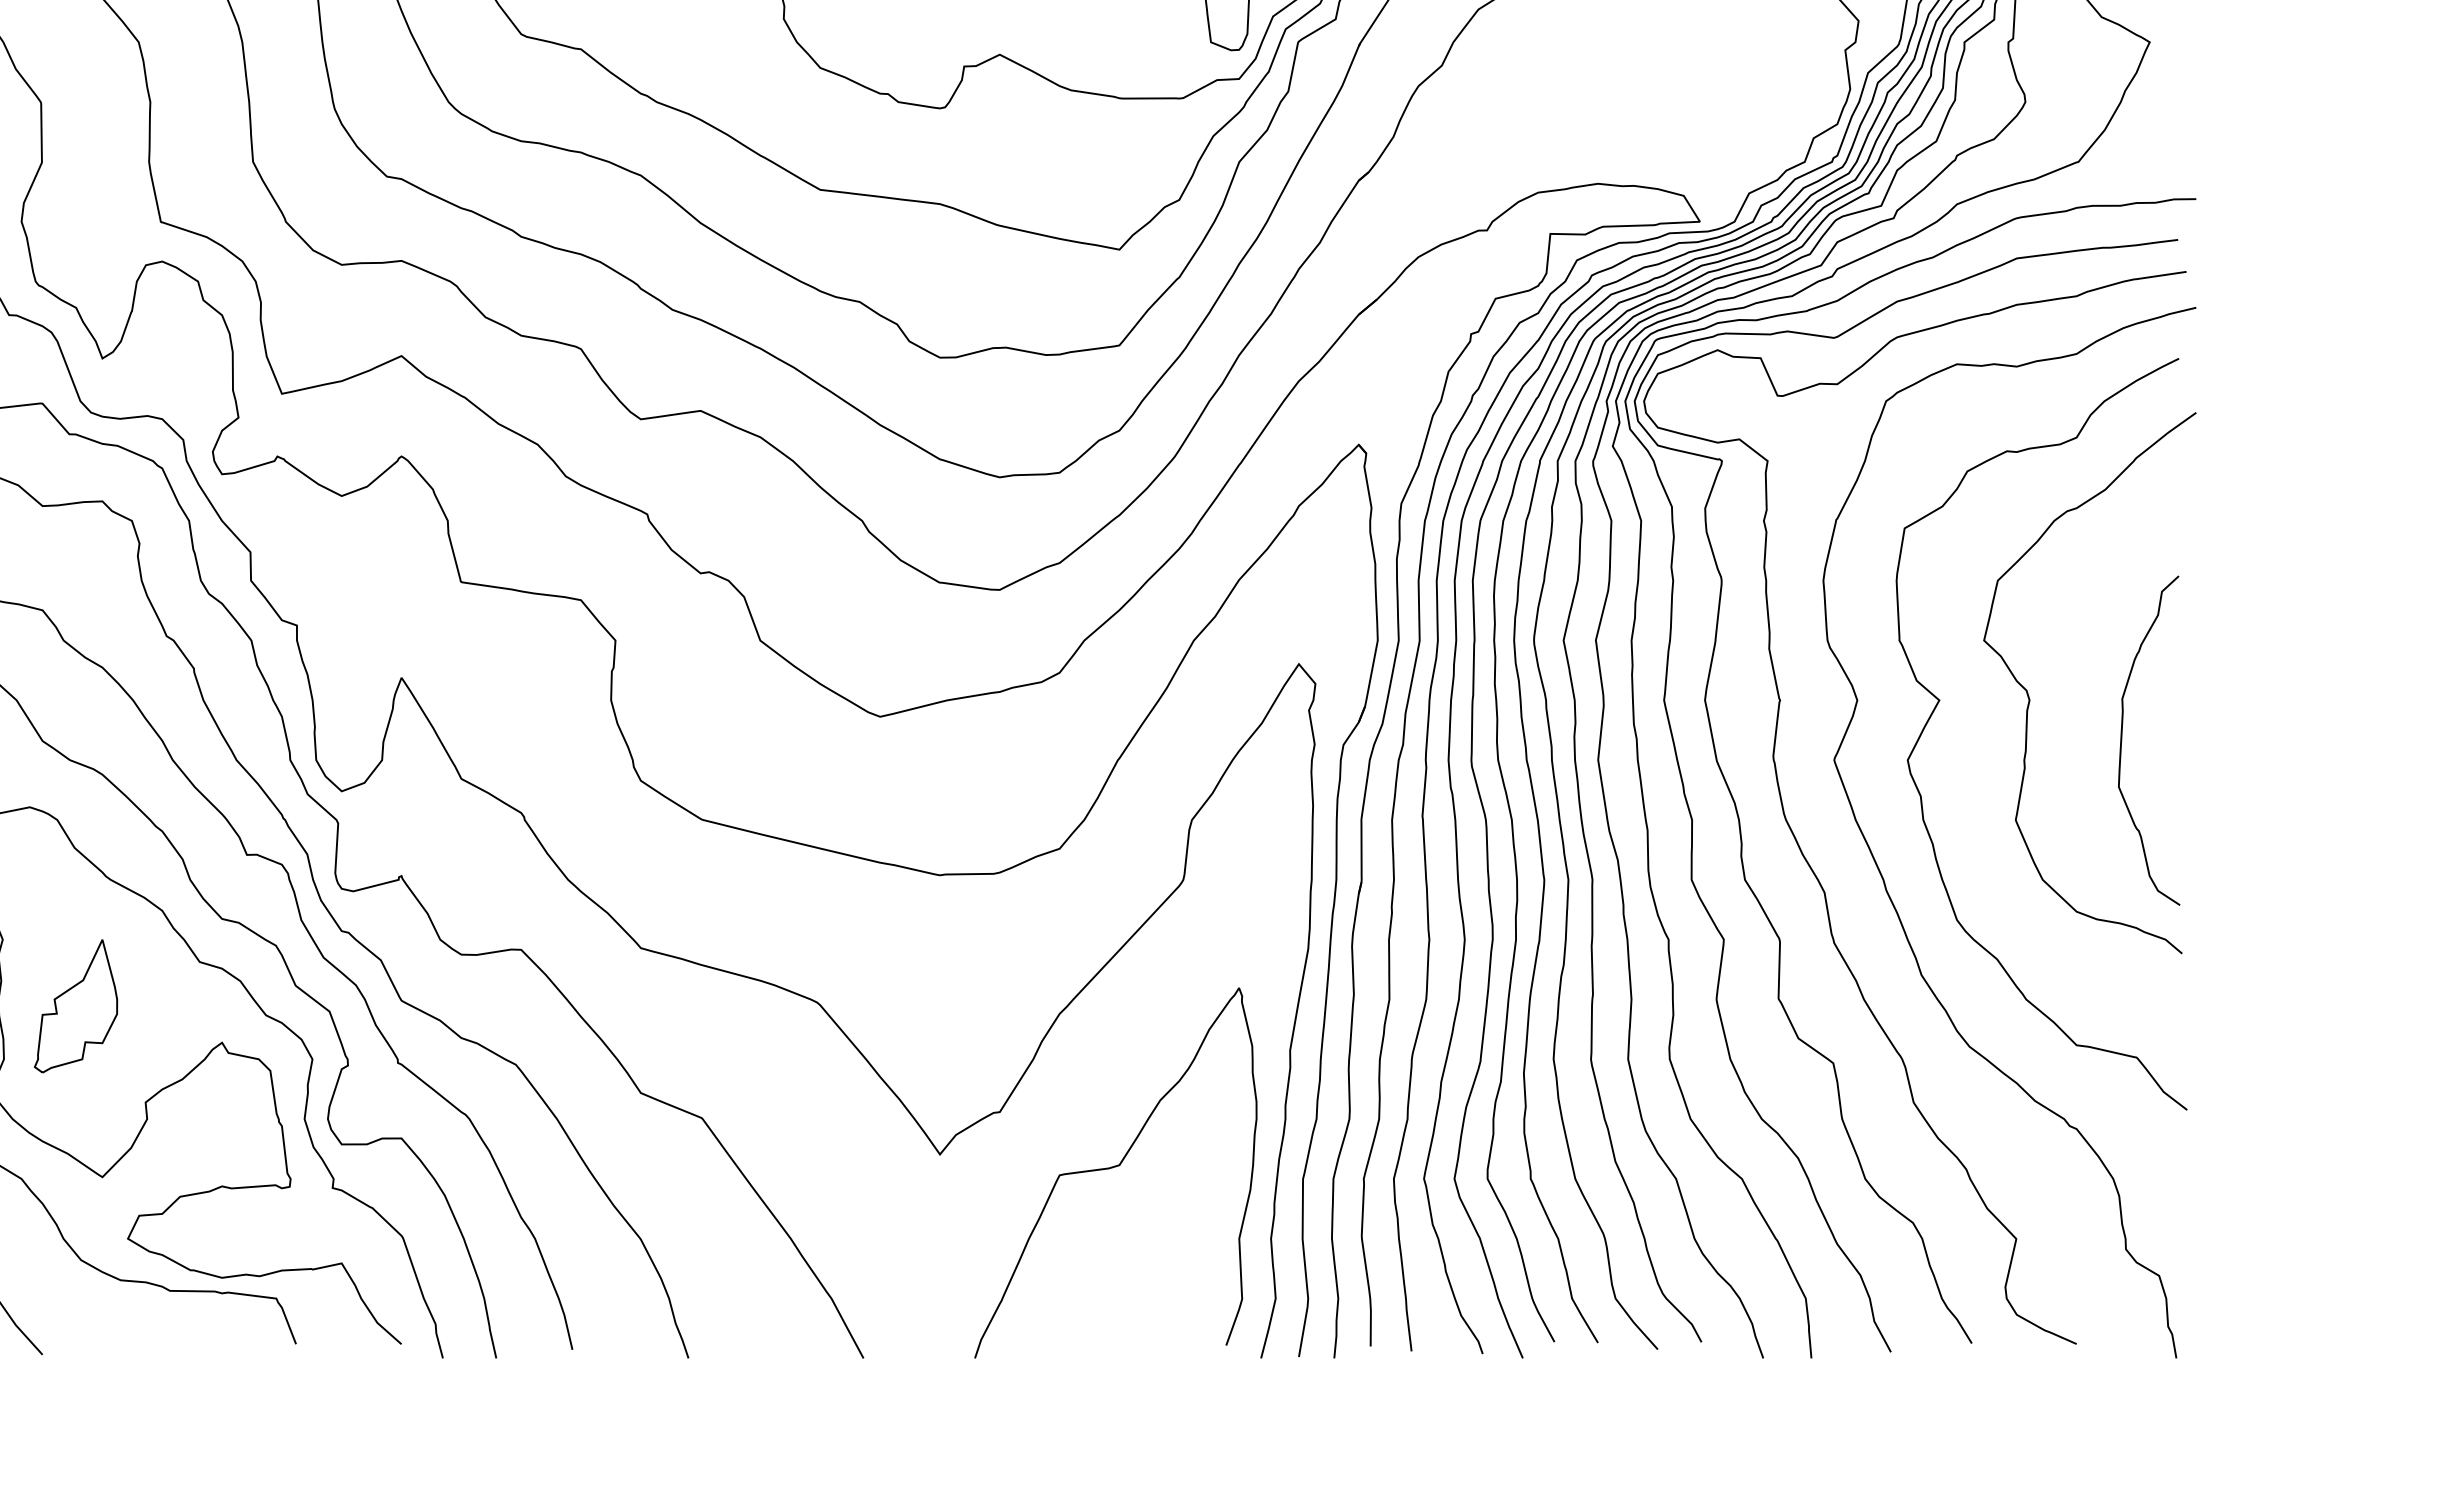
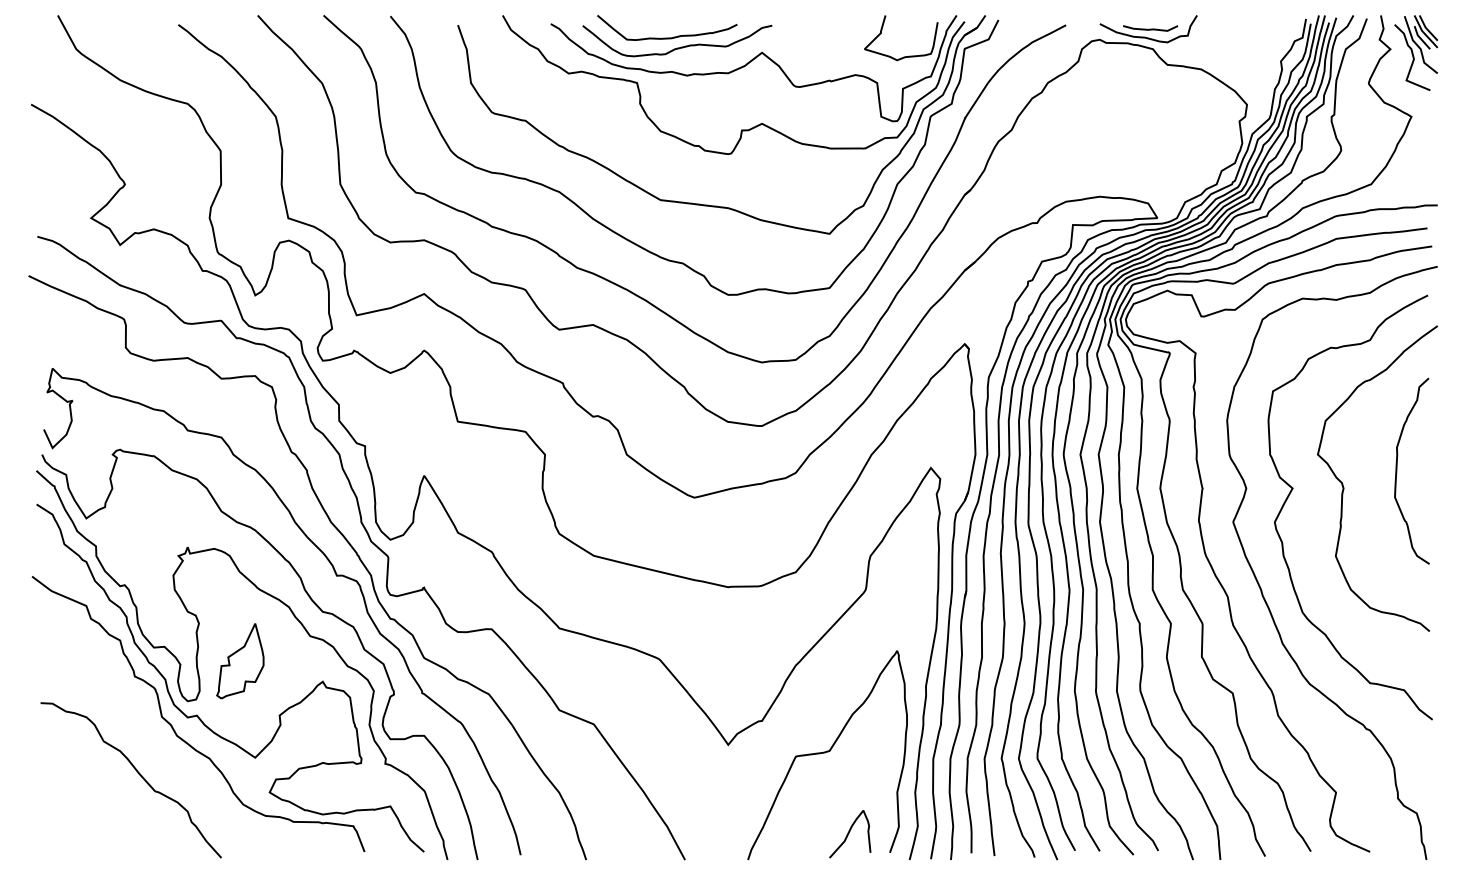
curve: (2123, 739) -> (1397, 470), moved
curve: (1154, 1311) -> (849, 833), added

